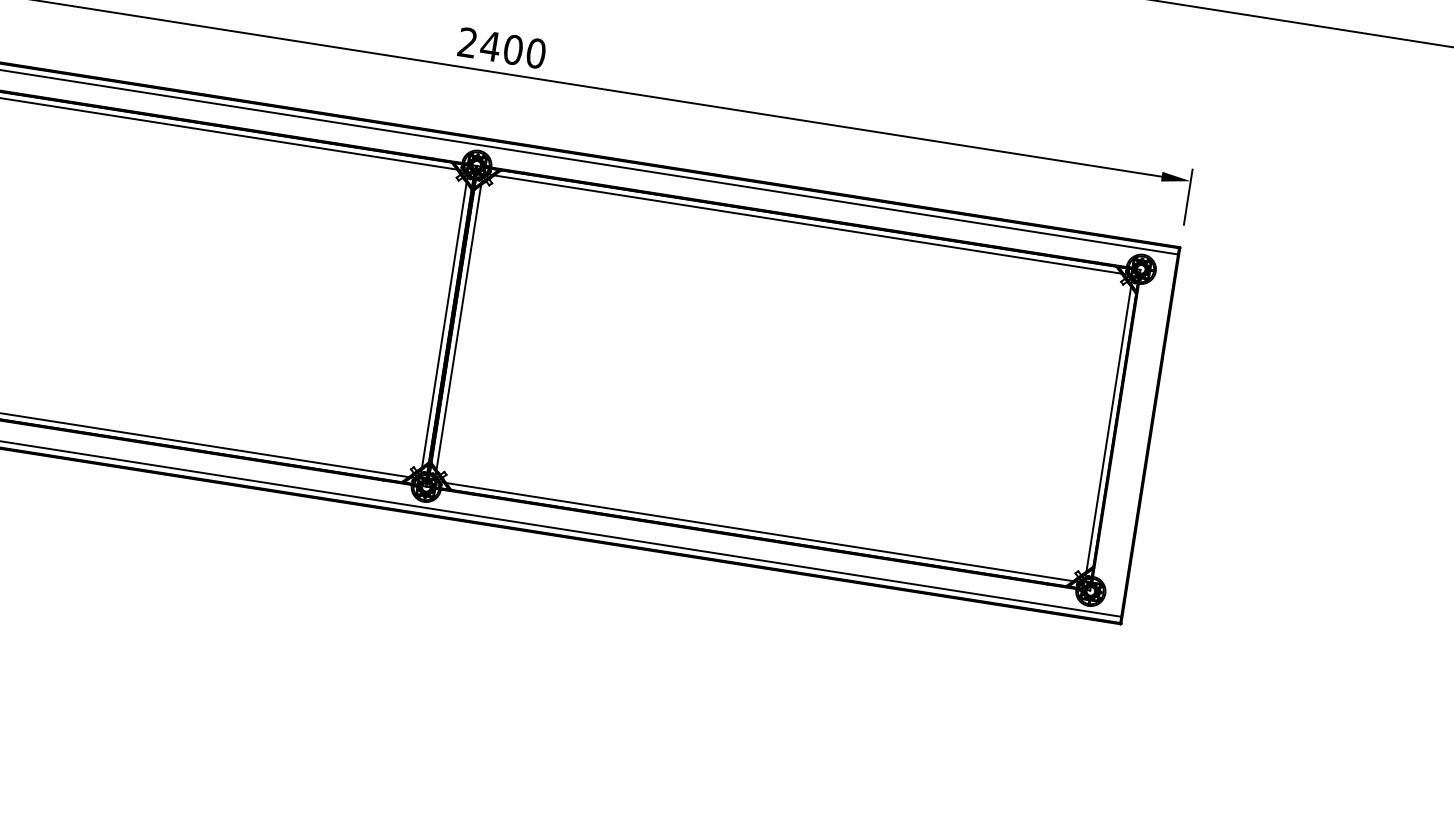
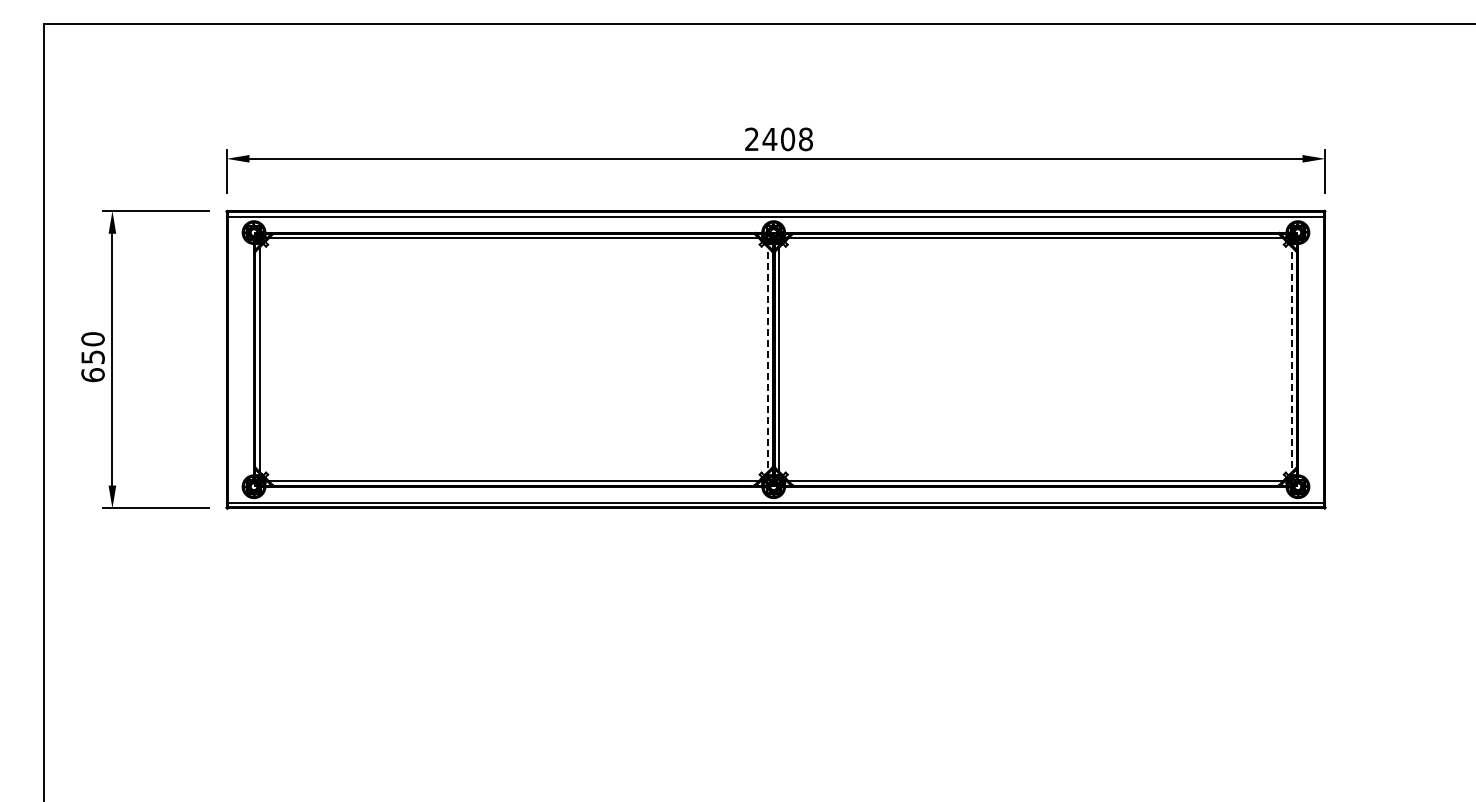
text: (535, 53) -> (805, 139), 2400 -> 2408
line: (443, 324) -> (767, 359), solid -> dashed
line: (1109, 429) -> (1292, 359), solid -> dashed

